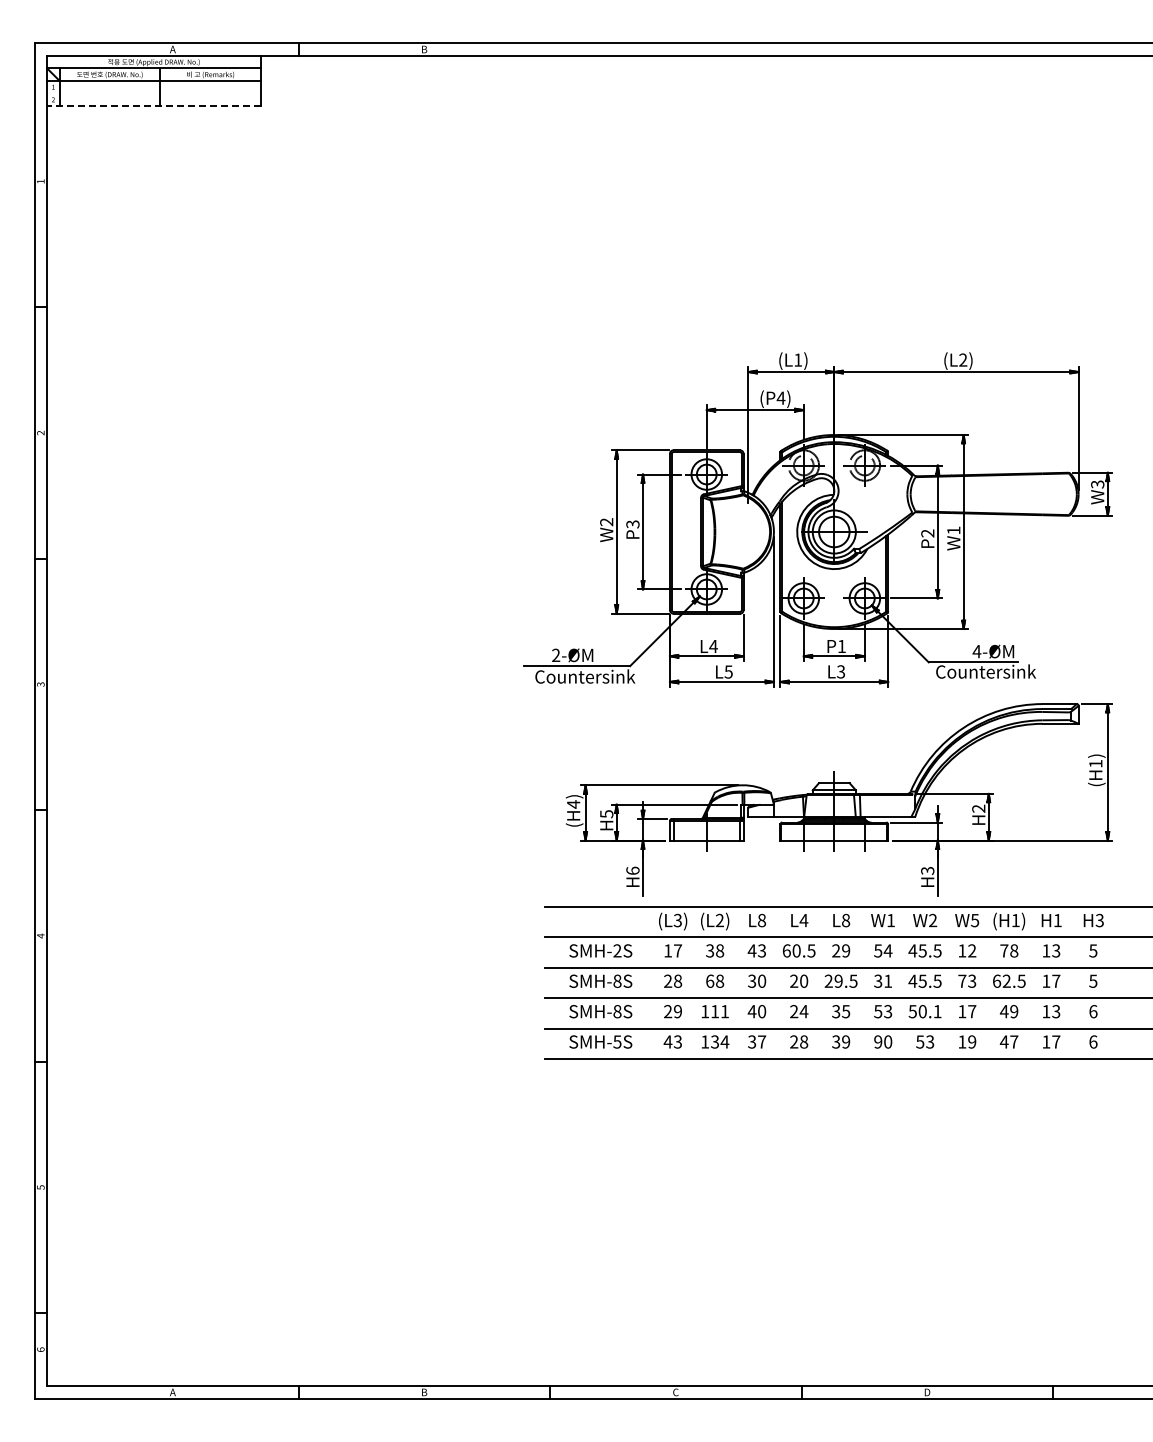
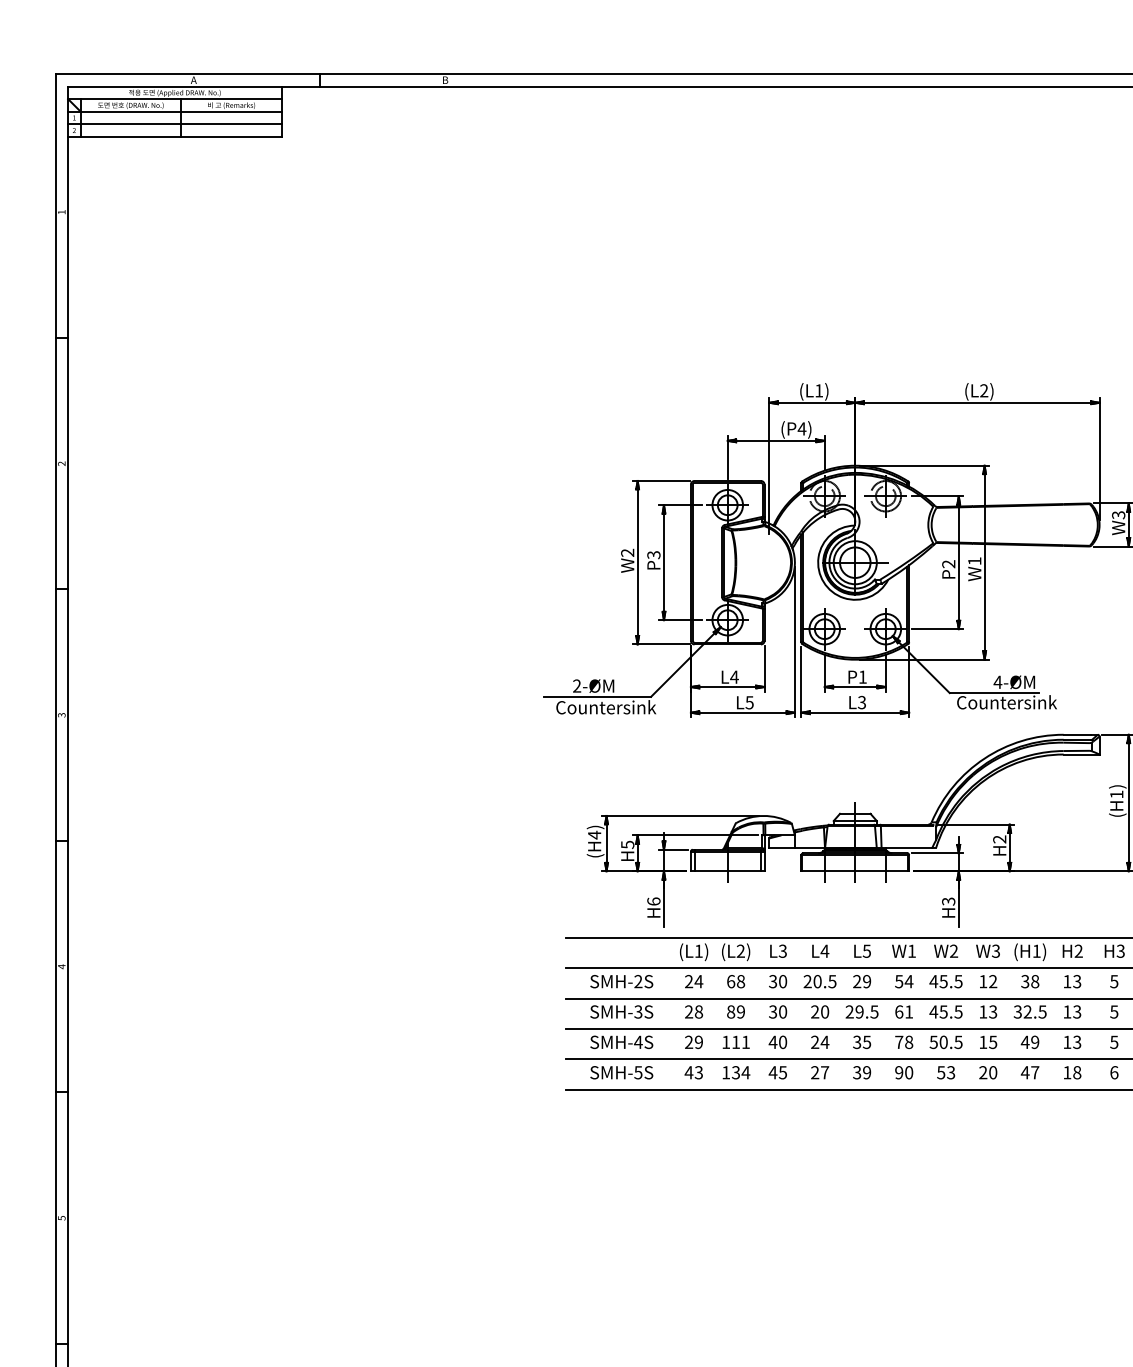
line: (153, 93) -> (174, 124), added
line: (154, 106) -> (175, 137), dashed -> solid
text: (975, 919) -> (996, 950), W5 -> W3
text: (1057, 919) -> (1078, 950), H1 -> H2
text: (677, 920) -> (698, 951), (L3) -> (L1)
text: (761, 920) -> (782, 951), L8 -> L3
text: (845, 920) -> (866, 951), L8 -> L5
text: (673, 950) -> (694, 981), 17 -> 24
text: (710, 950) -> (731, 981), 38 -> 68
text: (756, 950) -> (777, 981), 43 -> 30
text: (786, 950) -> (807, 981), 60.5 -> 20.5
text: (1004, 950) -> (1025, 981), 78 -> 38
text: (617, 980) -> (638, 1011), SMH-8S -> SMH-3S
text: (715, 980) -> (736, 1011), 68 -> 89
text: (878, 980) -> (899, 1011), 31 -> 61
text: (962, 980) -> (983, 1011), 73 -> 13
text: (996, 980) -> (1017, 1011), 62.5 -> 32.5
text: (1056, 980) -> (1077, 1011), 17 -> 13
text: (617, 1011) -> (638, 1042), SMH-8S -> SMH-4S
text: (883, 1011) -> (904, 1042), 53 -> 78
text: (937, 1011) -> (958, 1042), 50.1 -> 50.5
text: (972, 1011) -> (993, 1042), 17 -> 15
text: (1093, 1011) -> (1114, 1042), 6 -> 5
text: (756, 1041) -> (777, 1072), 37 -> 45
text: (804, 1041) -> (825, 1072), 28 -> 27
text: (967, 1041) -> (988, 1072), 19 -> 20
text: (1056, 1041) -> (1077, 1072), 17 -> 18

